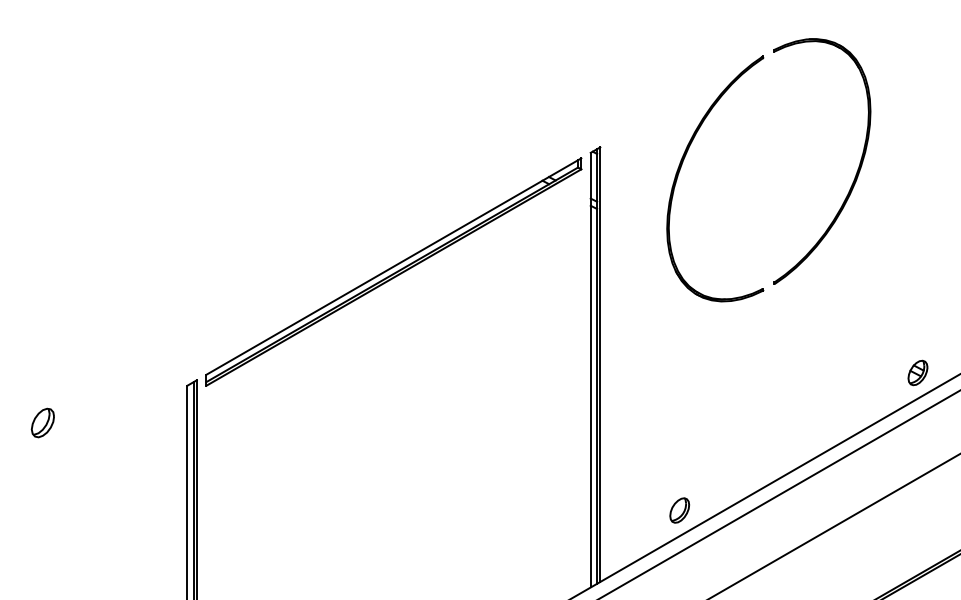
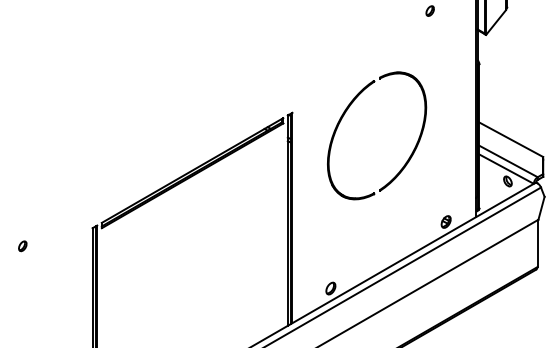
part: (838, 208) -> (410, 154), moved
part: (42, 423) -> (22, 246), size x0.71

